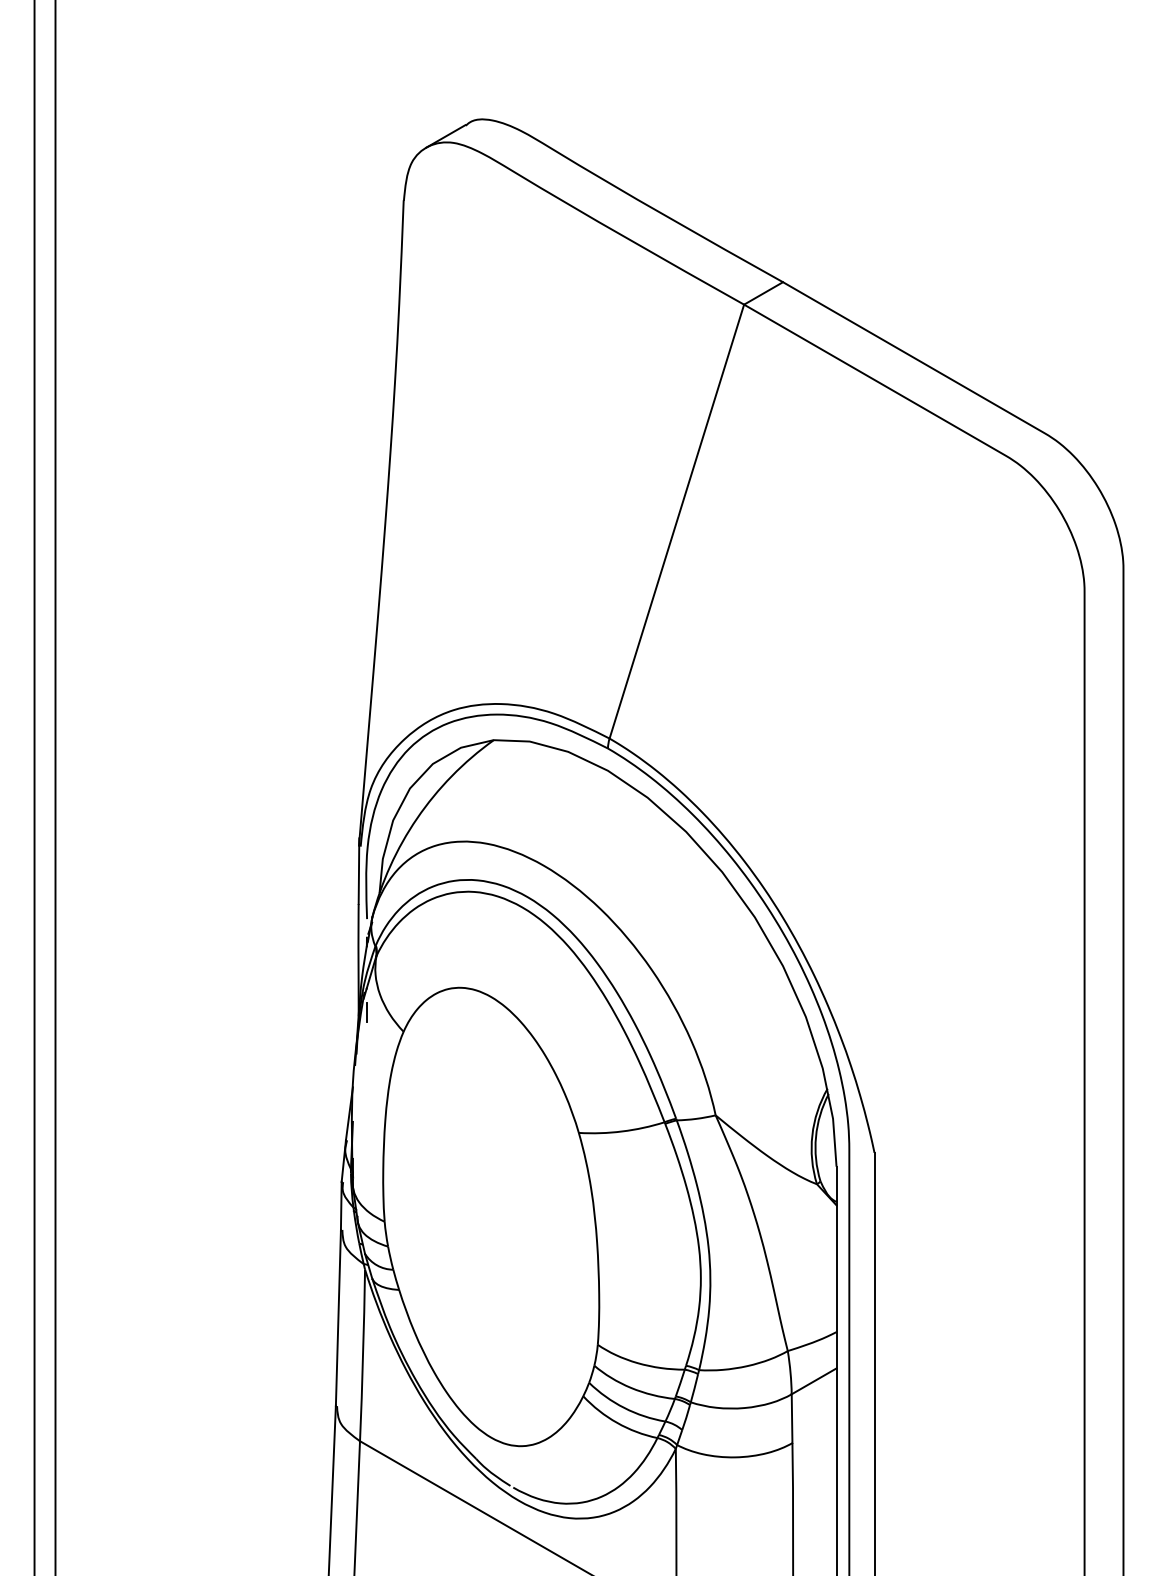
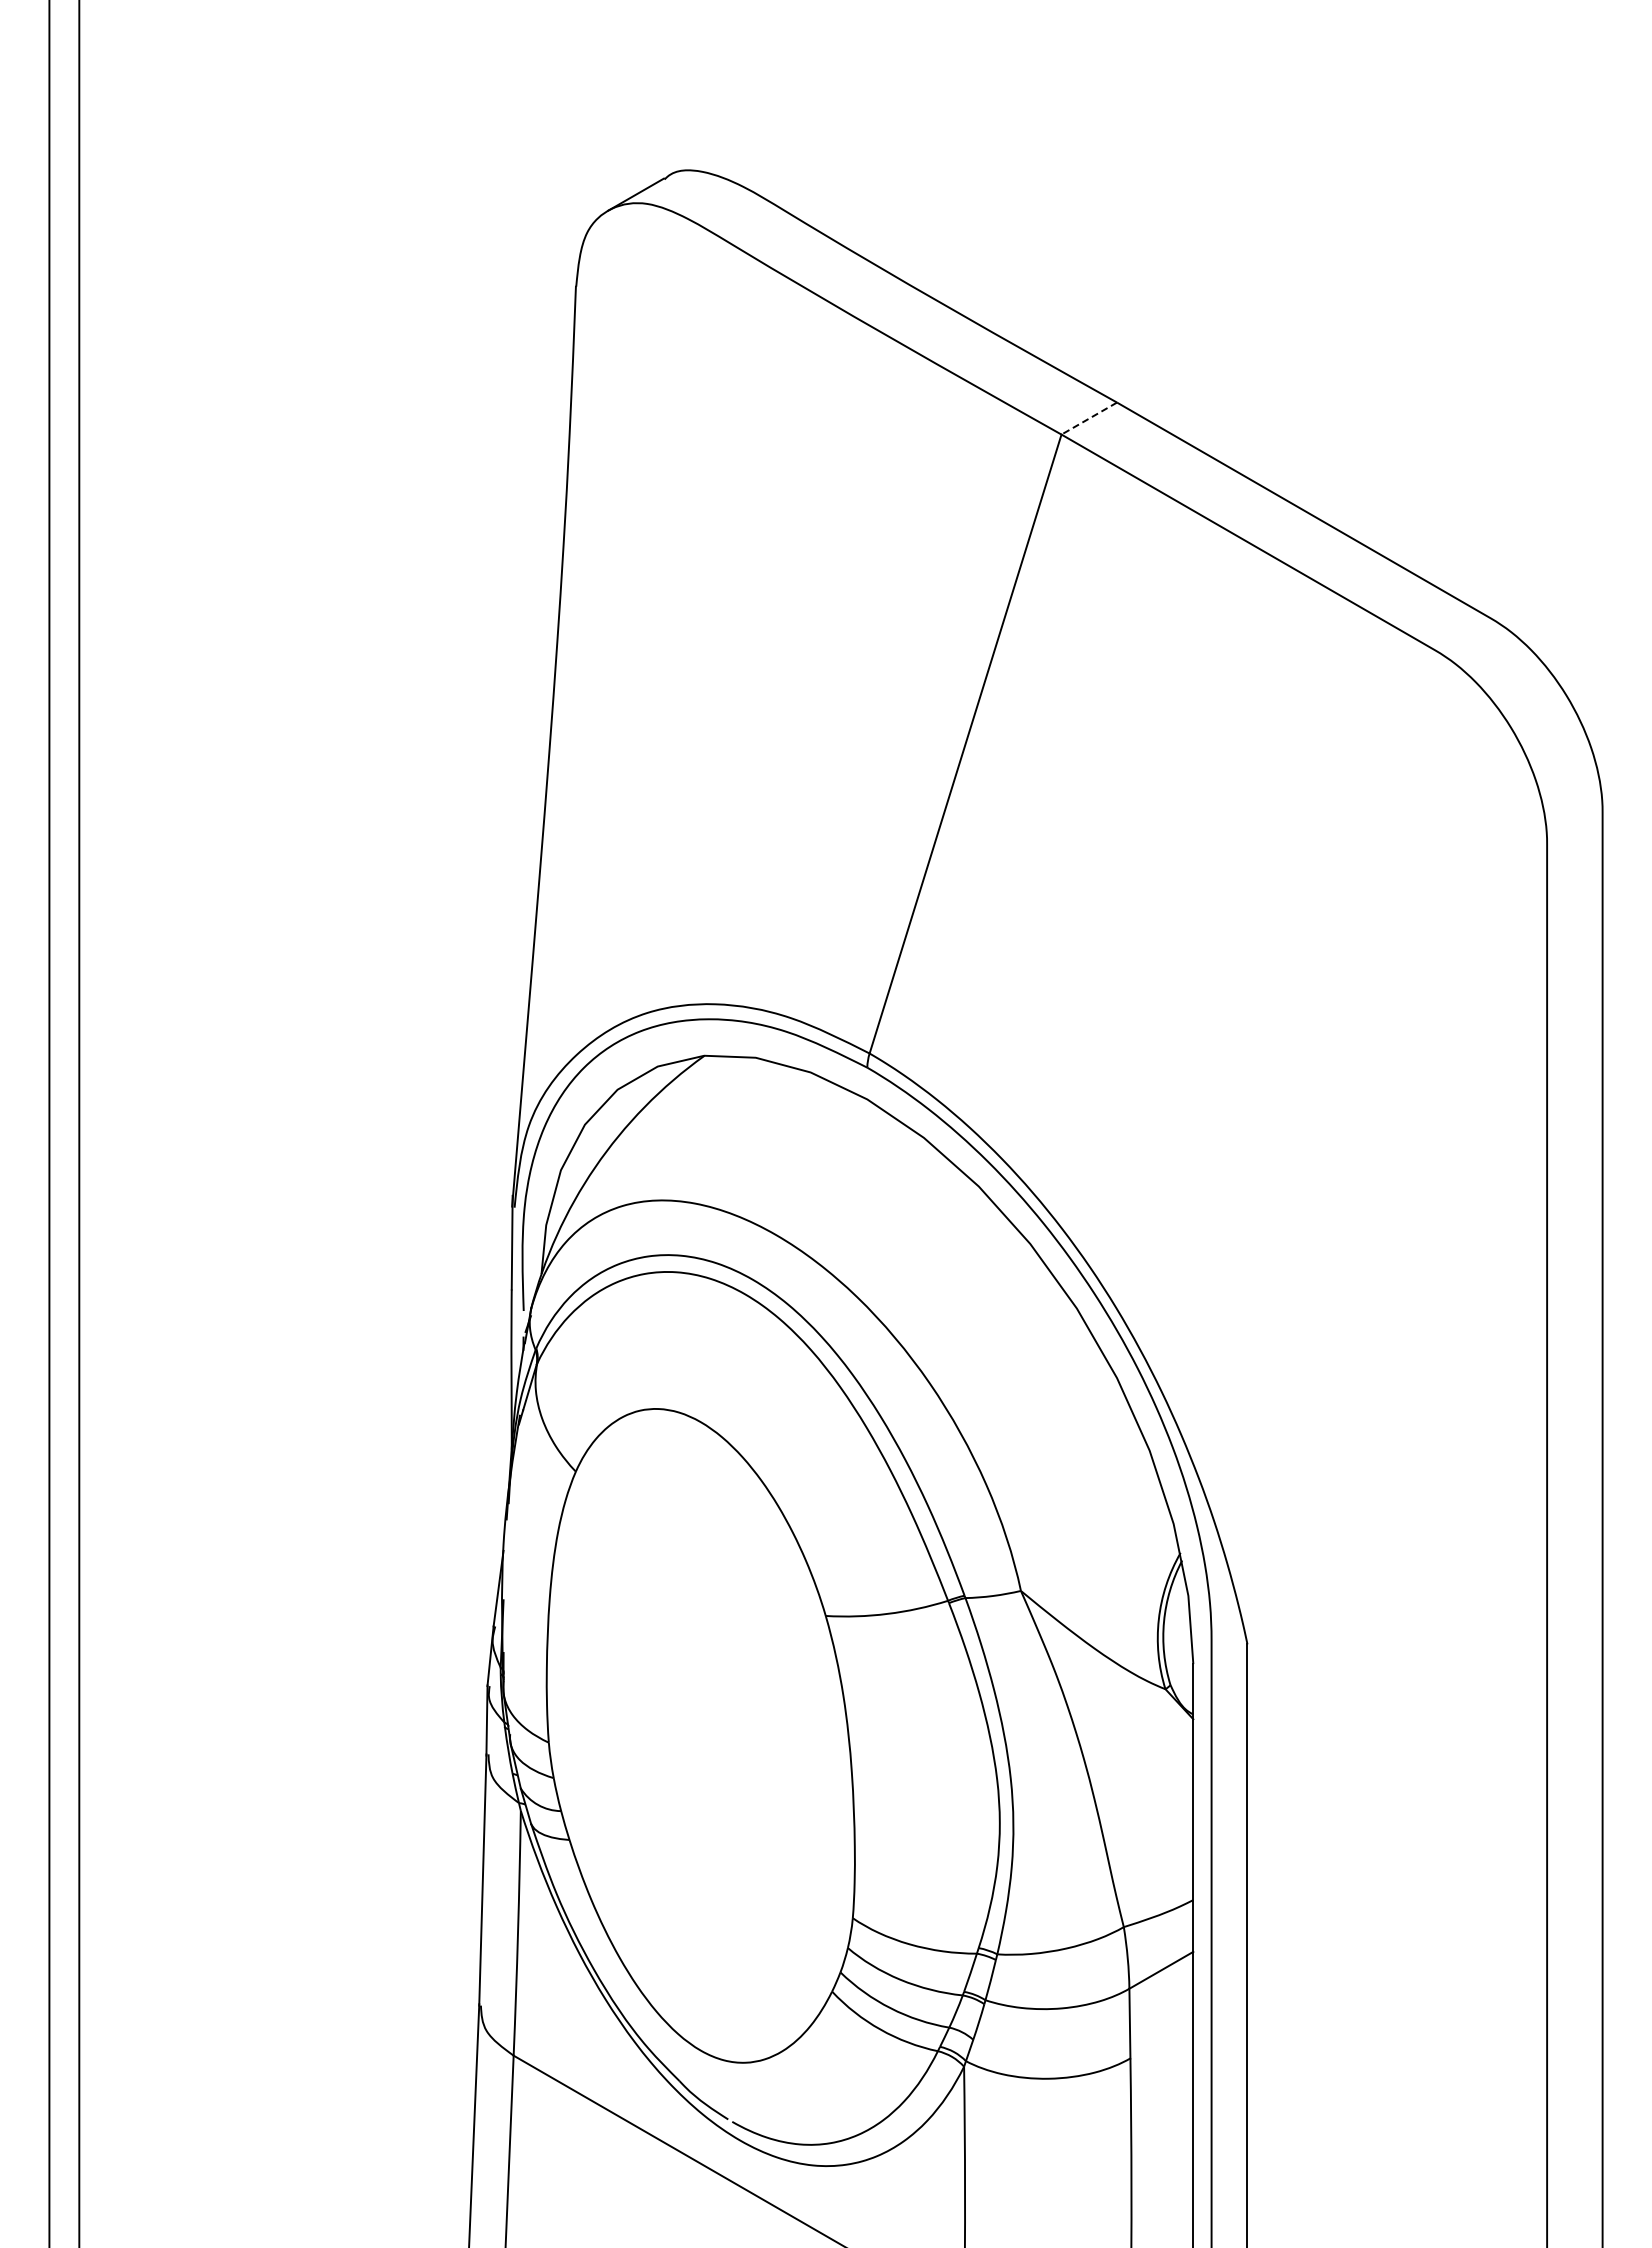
line: (763, 293) -> (1088, 418), solid -> dashed
line: (366, 1012) -> (523, 1443), removed

